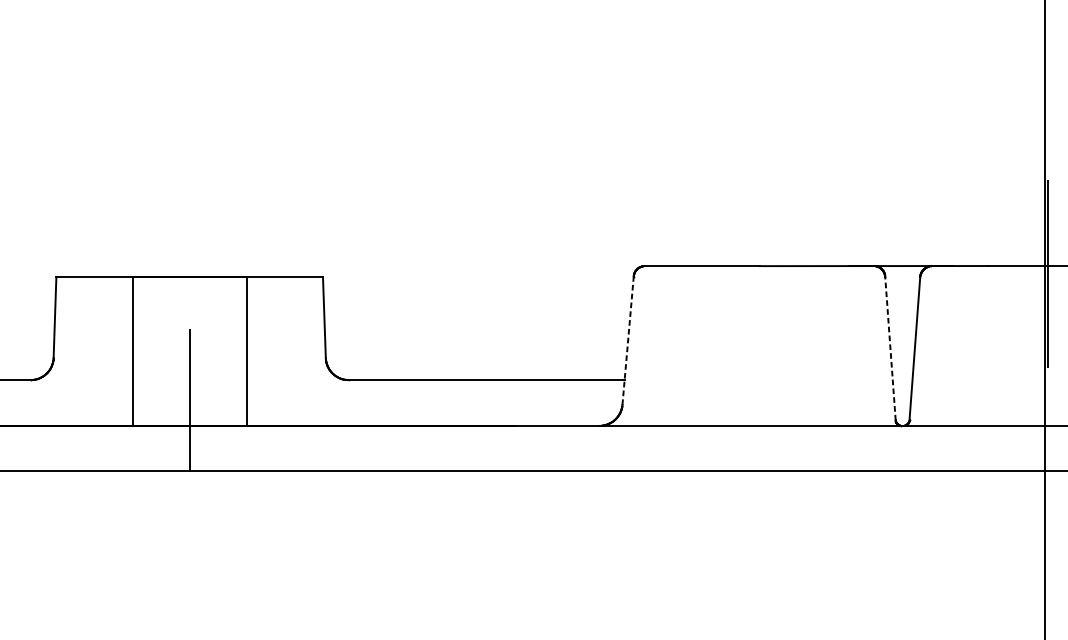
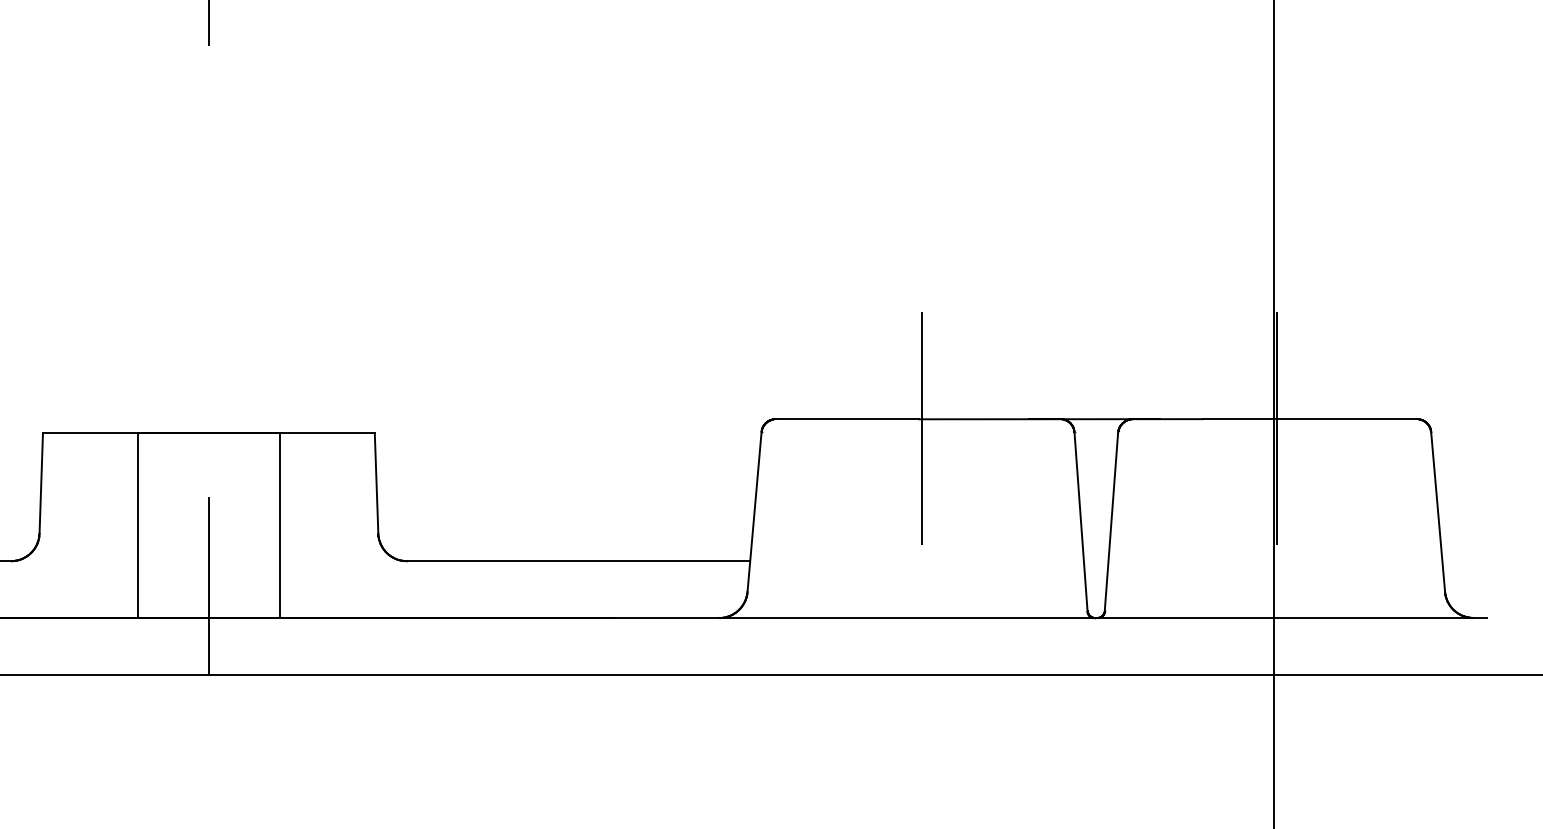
line: (762, 273) -> (921, 428), added
line: (628, 340) -> (754, 511), dashed -> solid
line: (890, 348) -> (1081, 521), dashed -> solid

